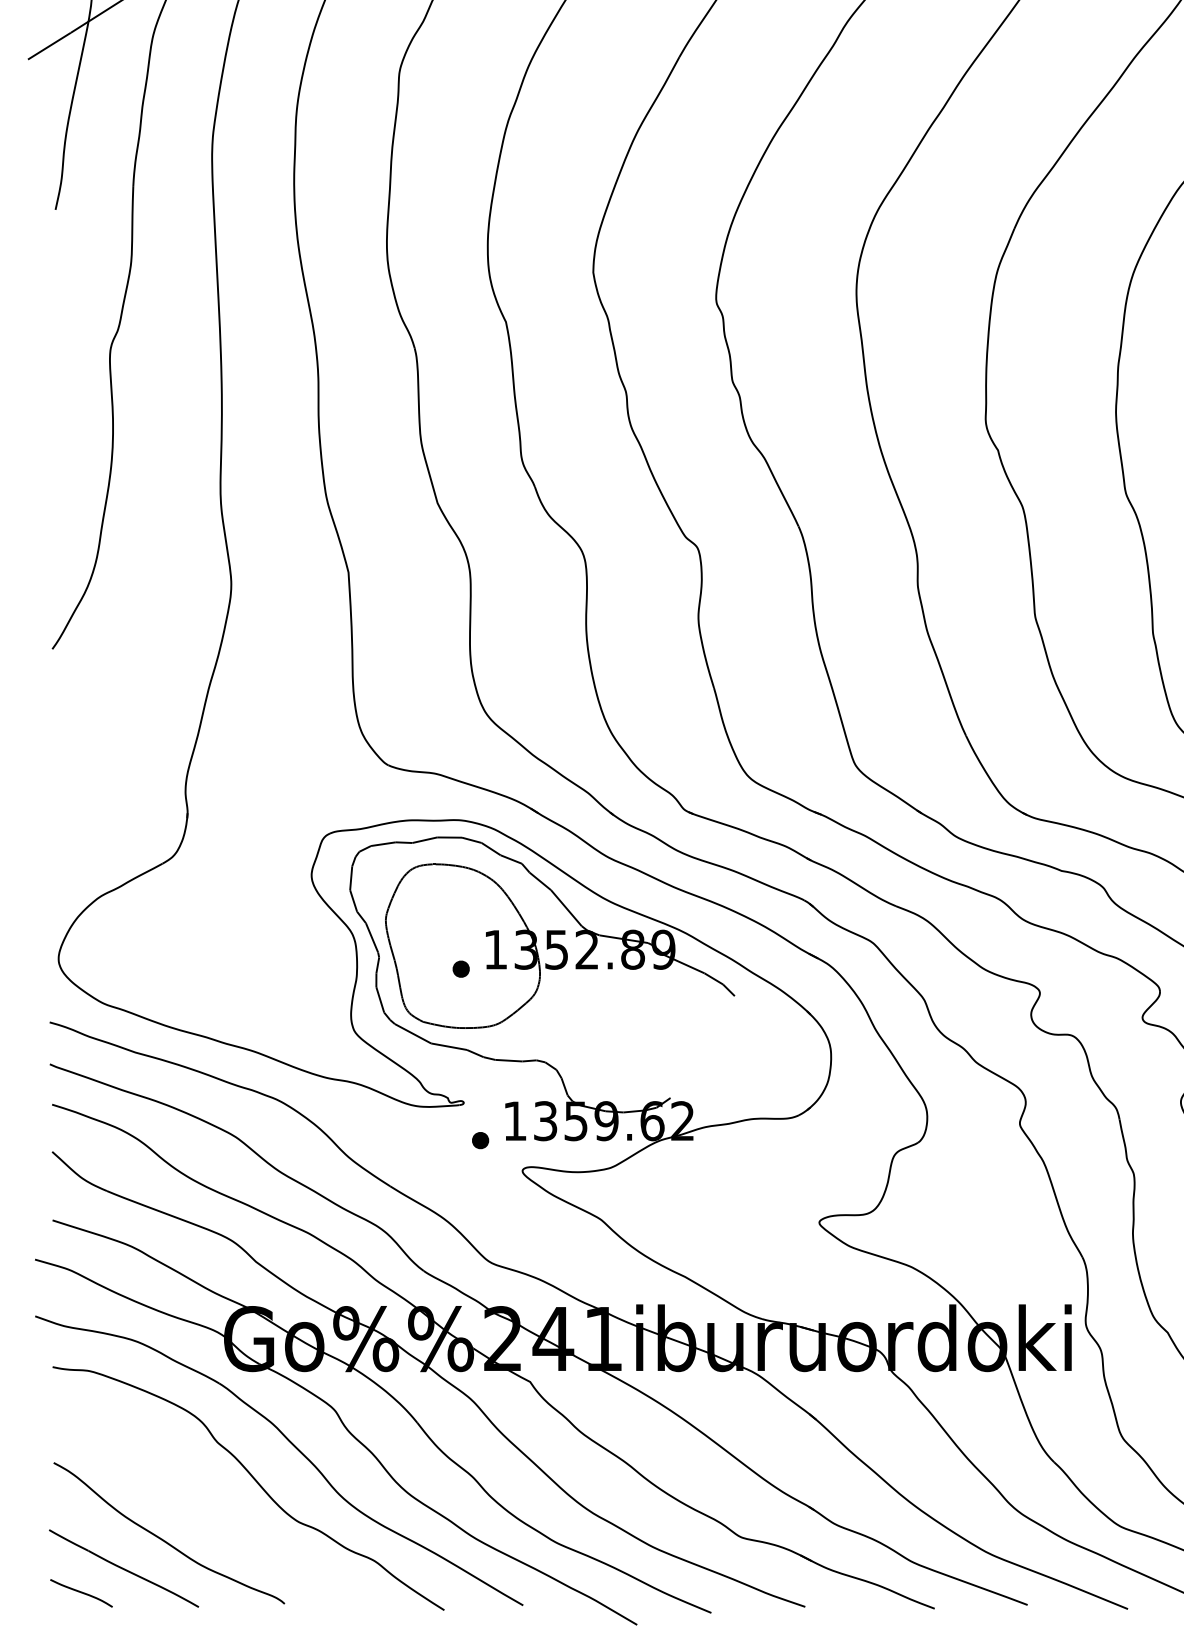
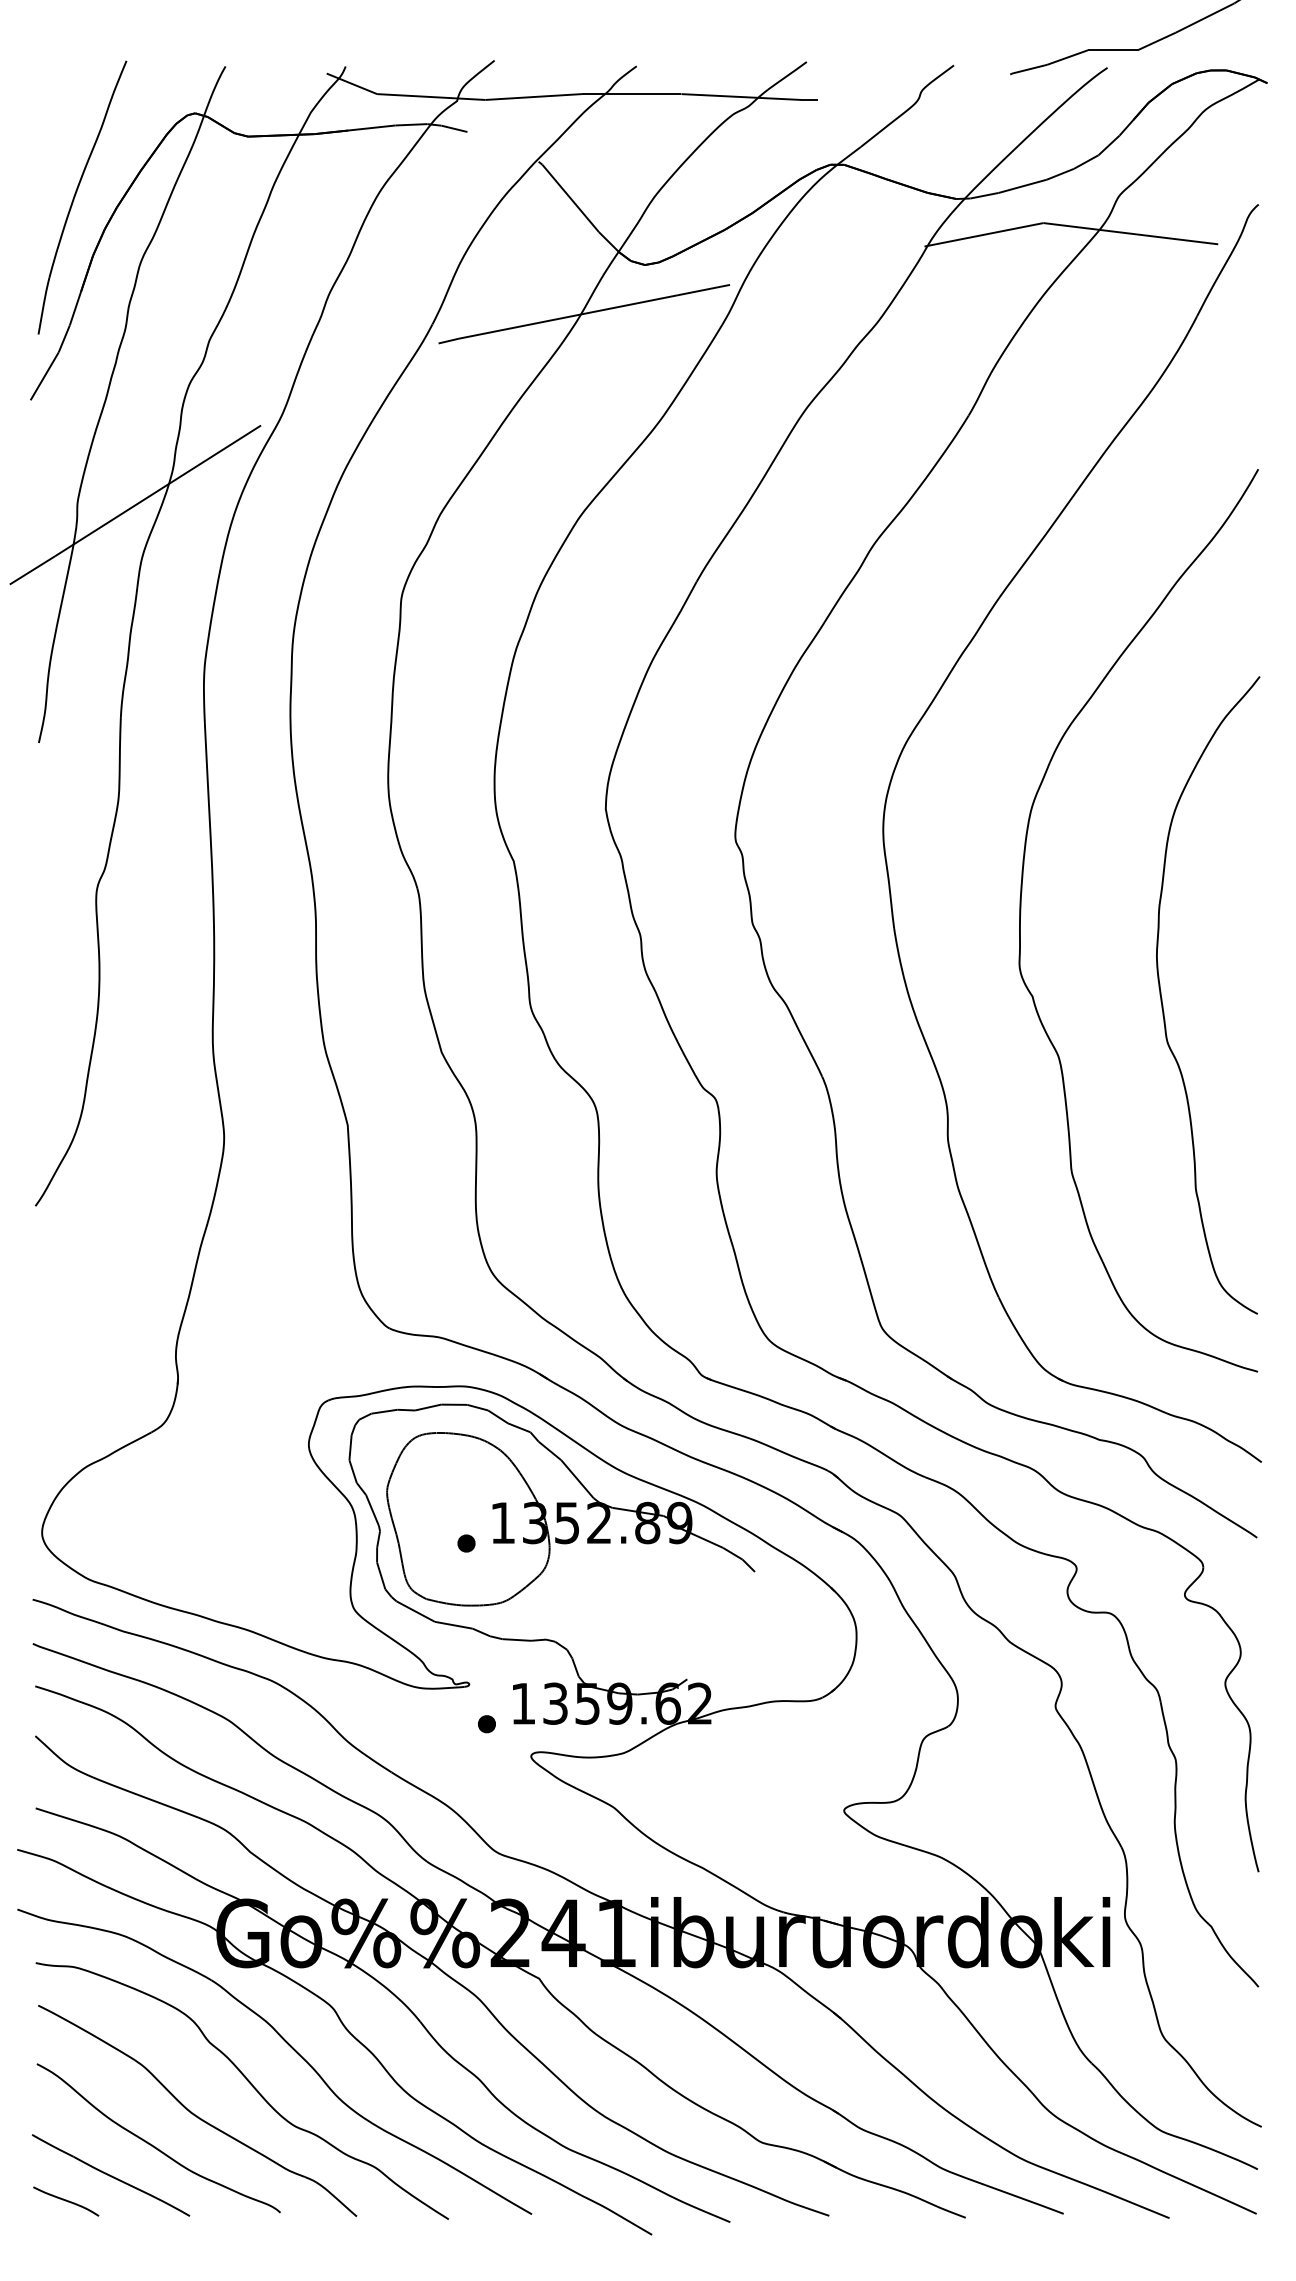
part: (206, 1506) -> (197, 2110), added

